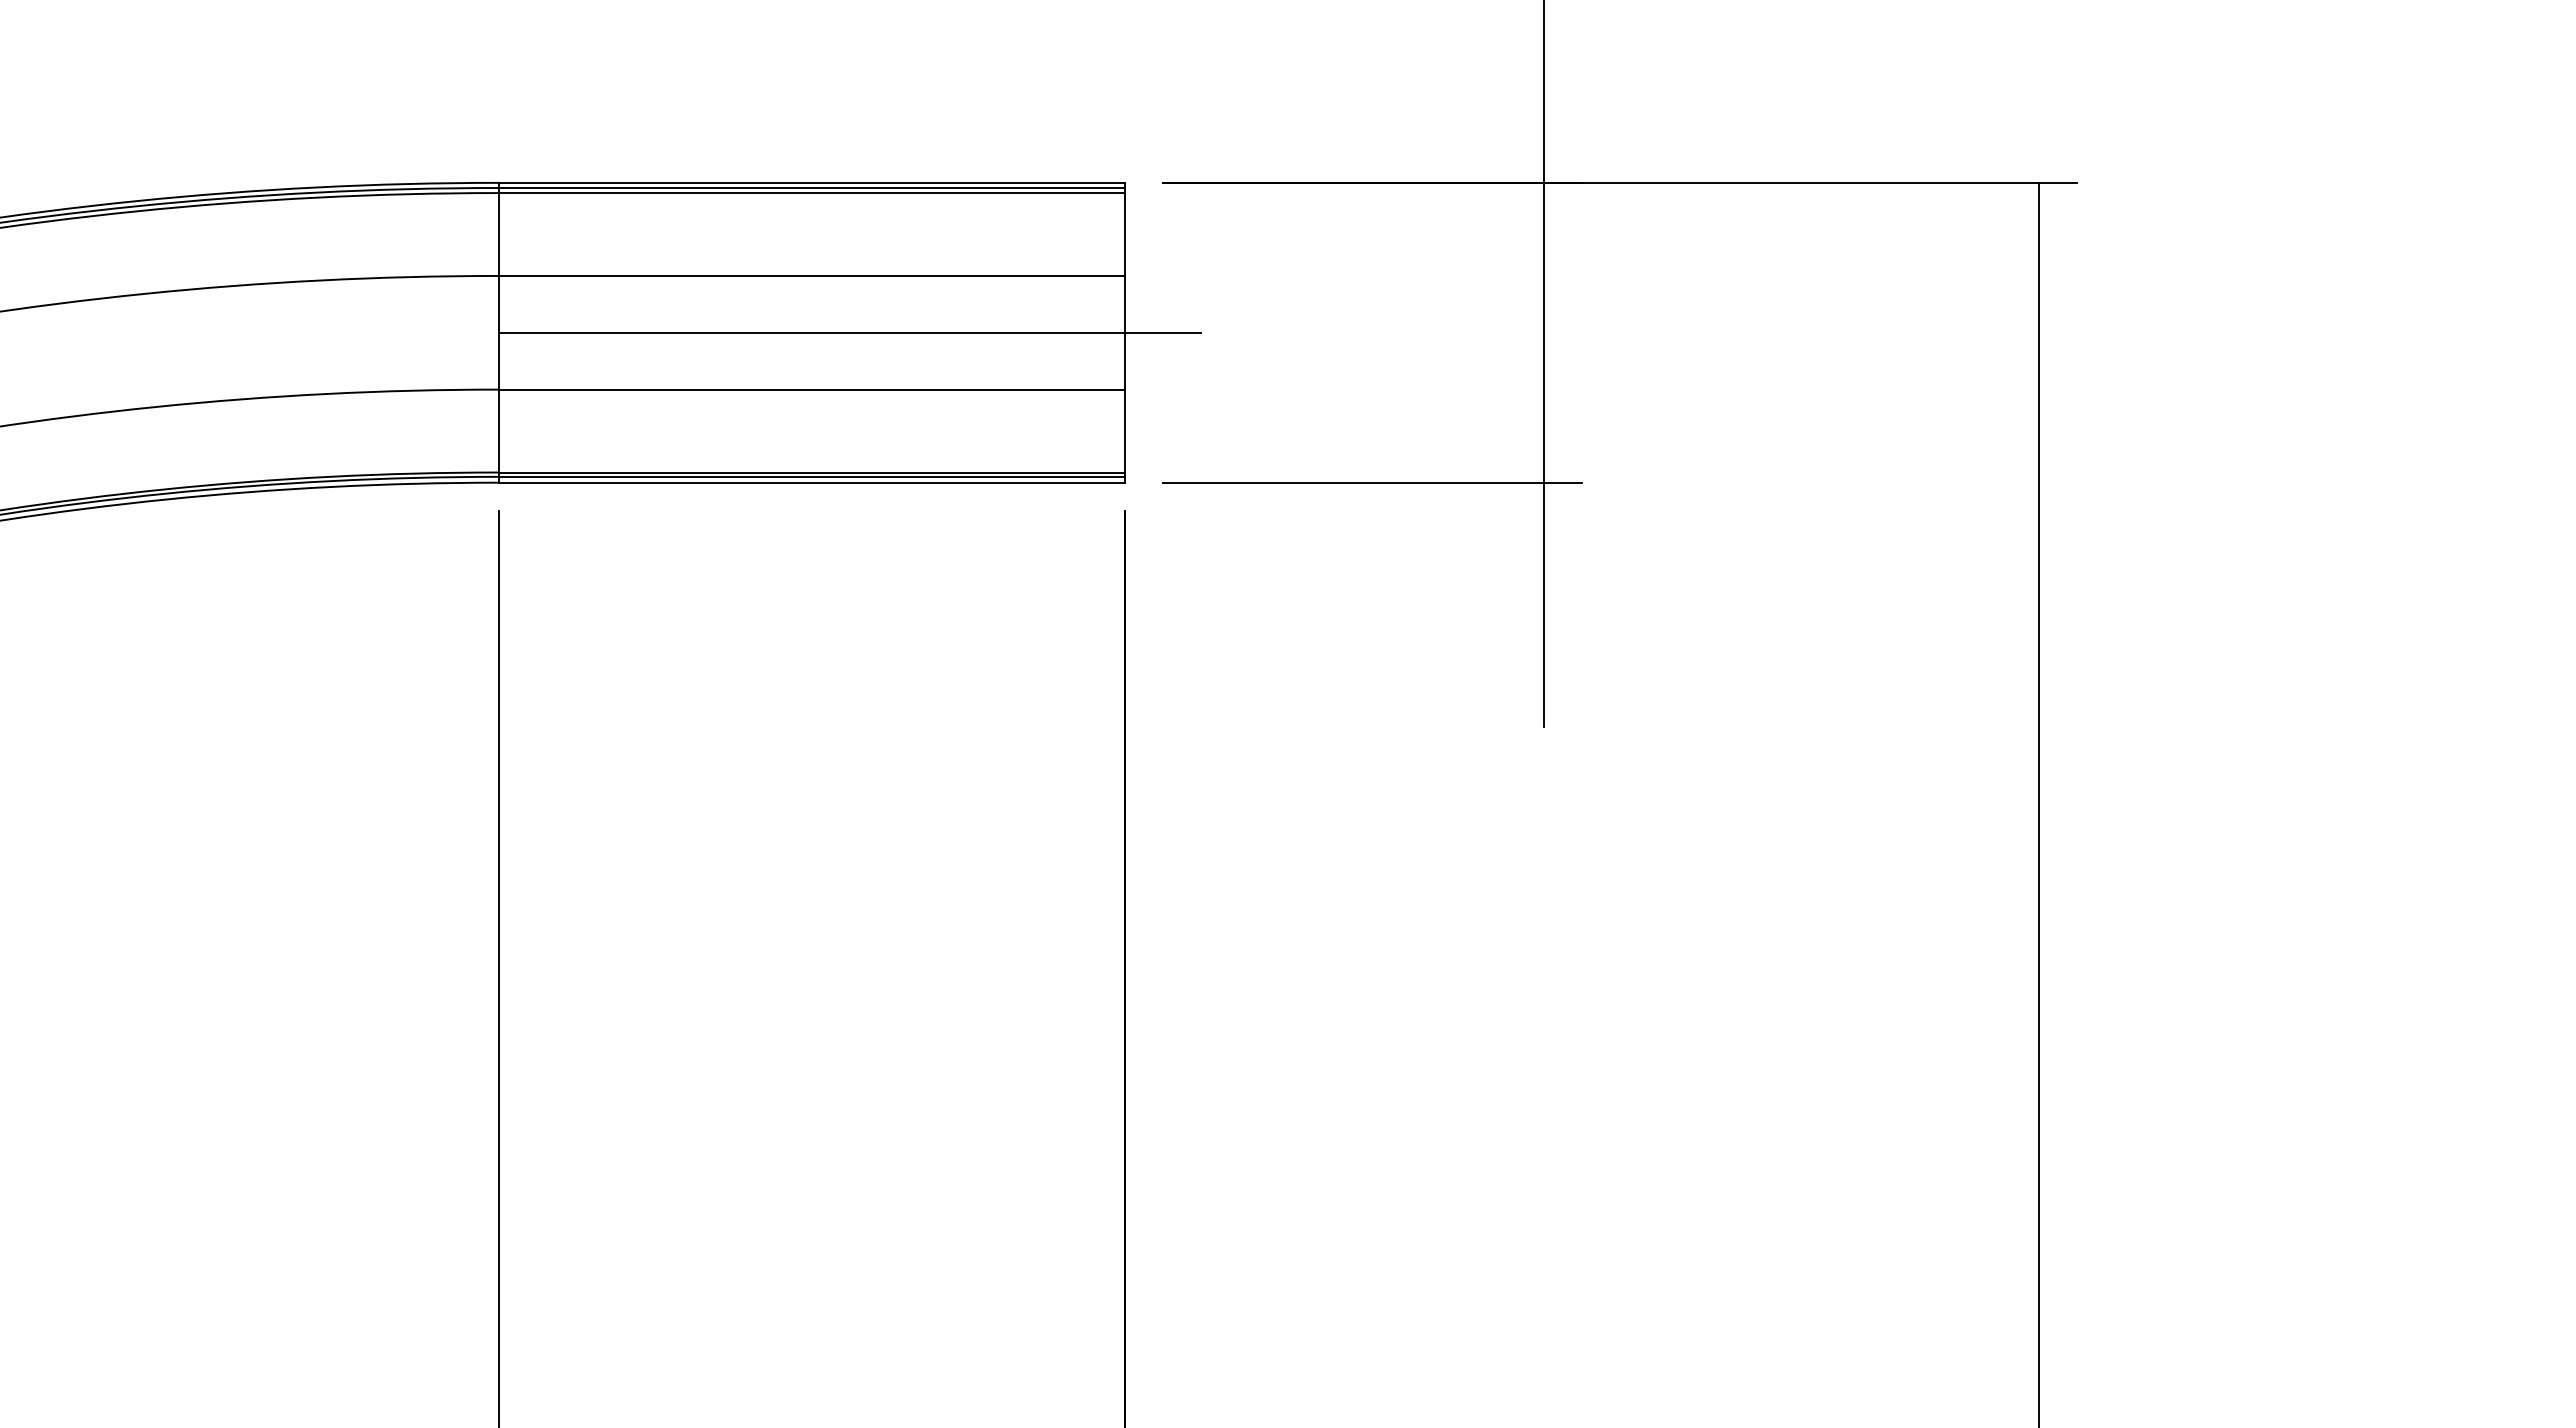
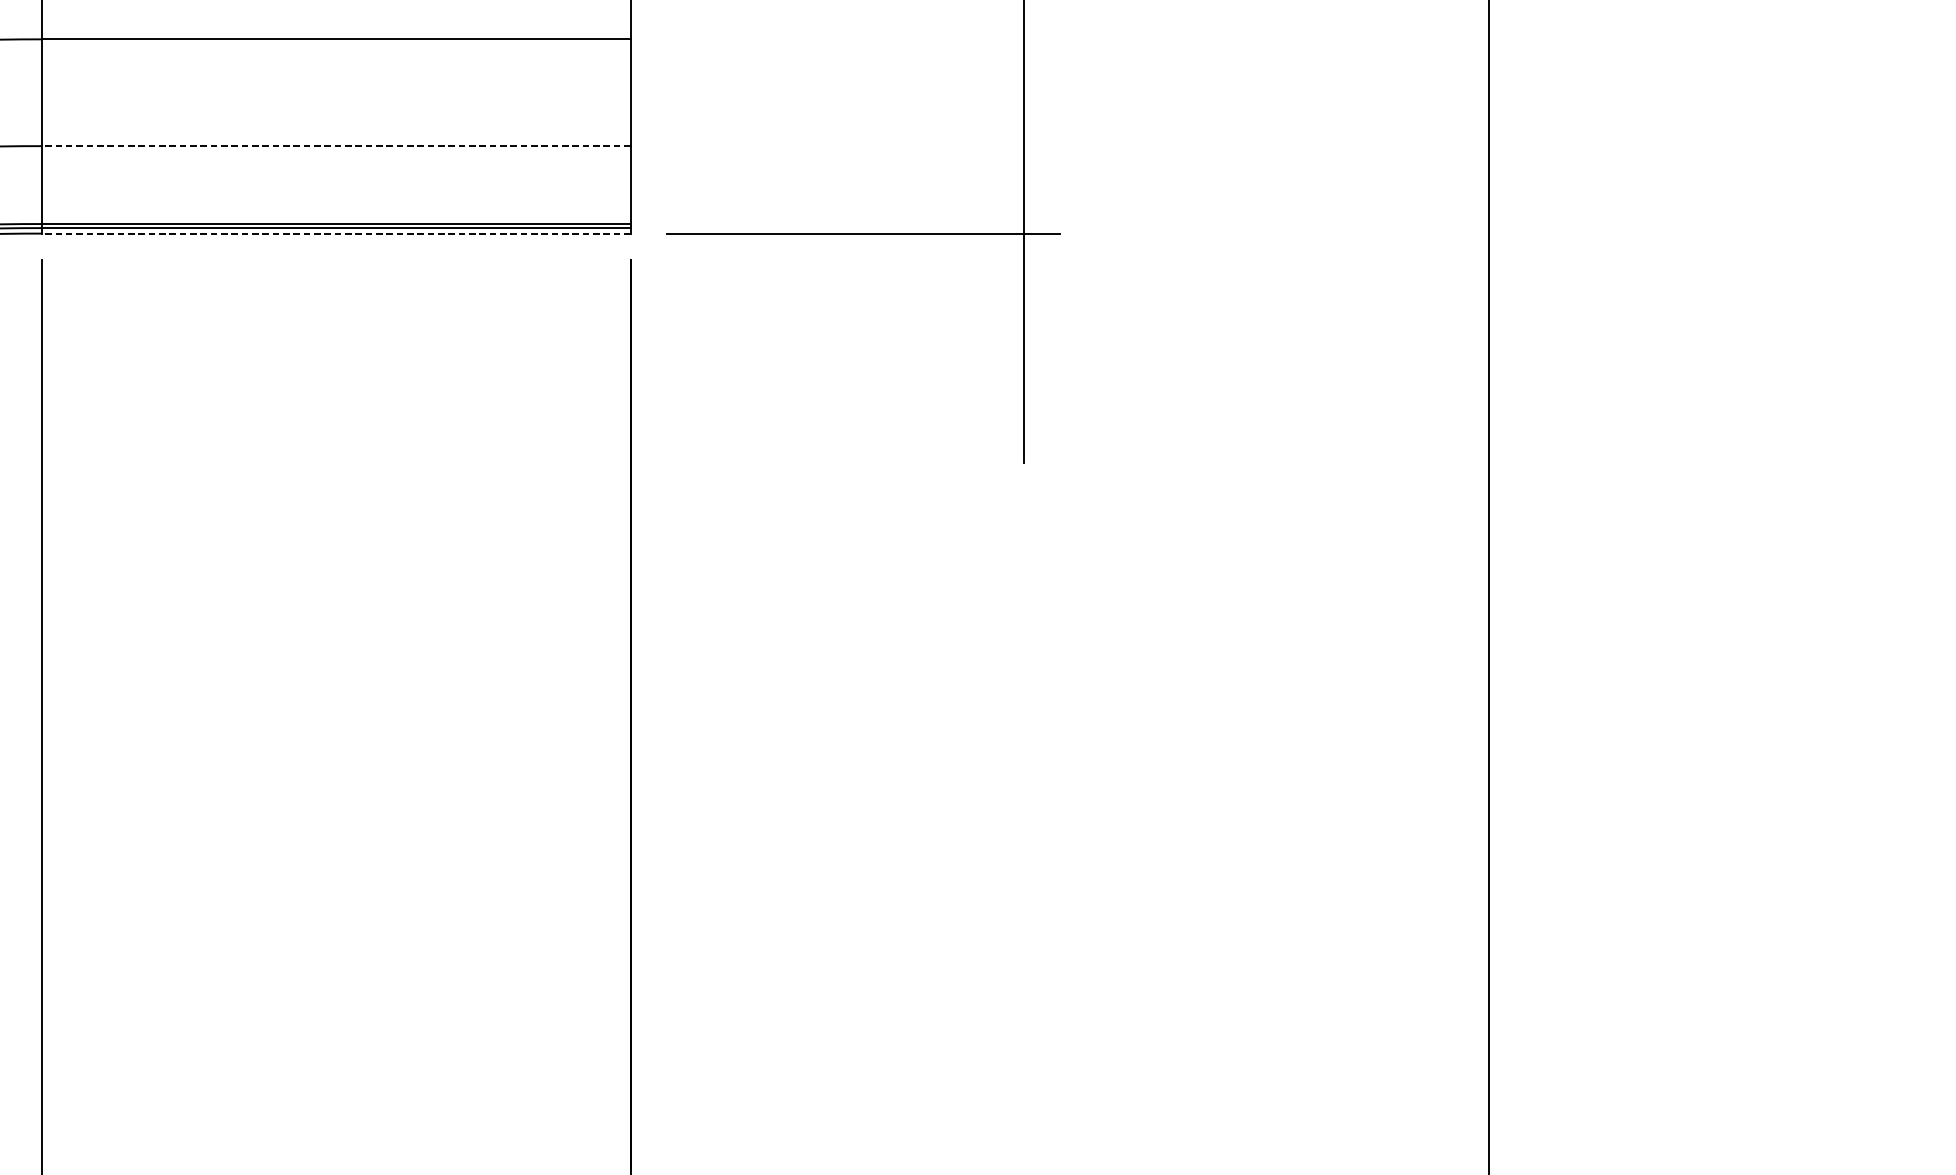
line: (849, 332) -> (371, 92), removed
line: (811, 389) -> (336, 146), solid -> dashed
line: (811, 482) -> (336, 233), solid -> dashed

